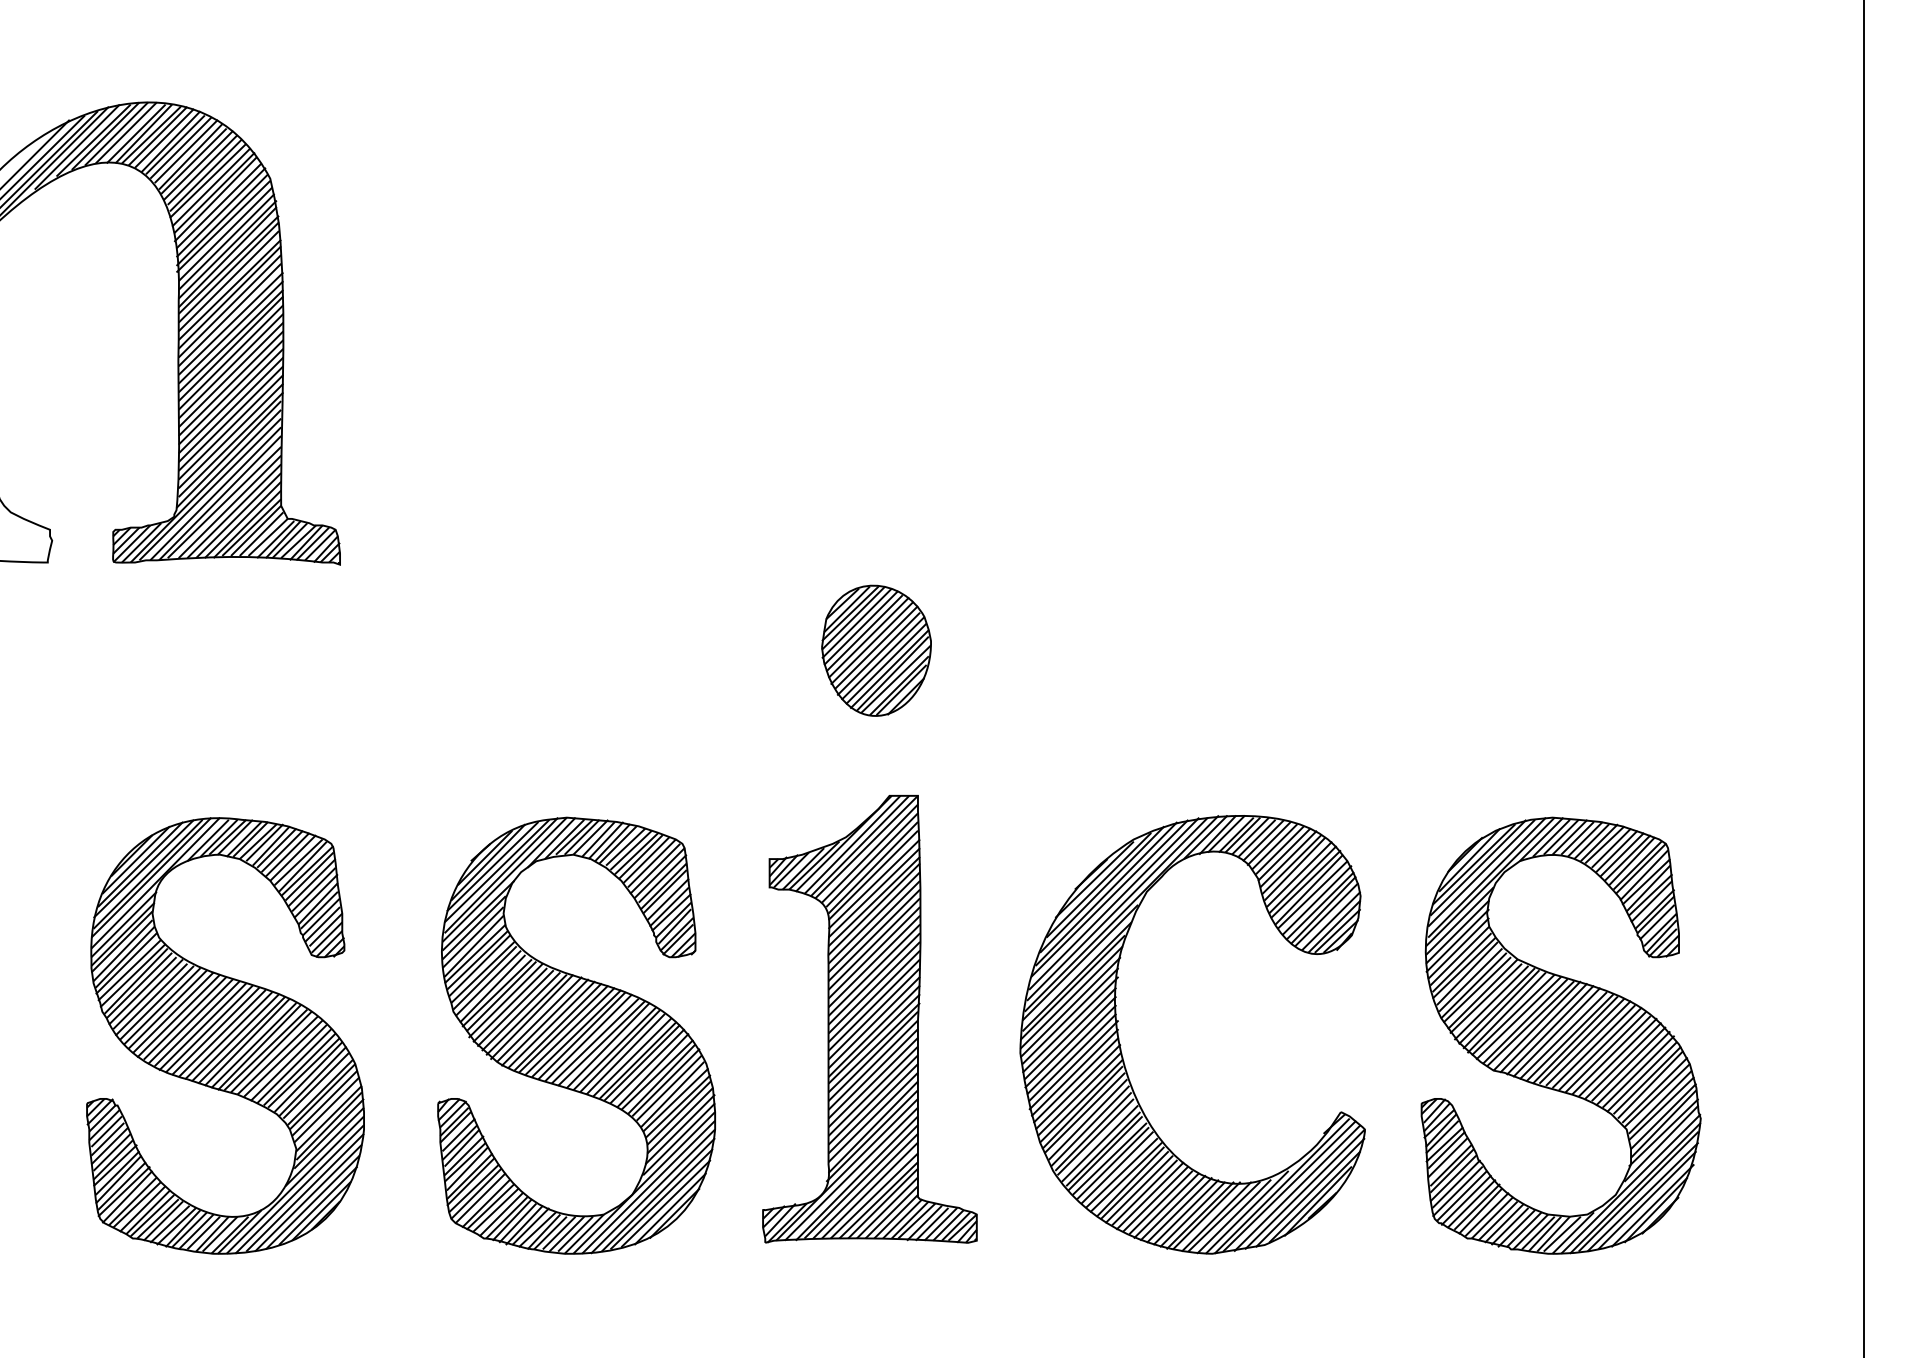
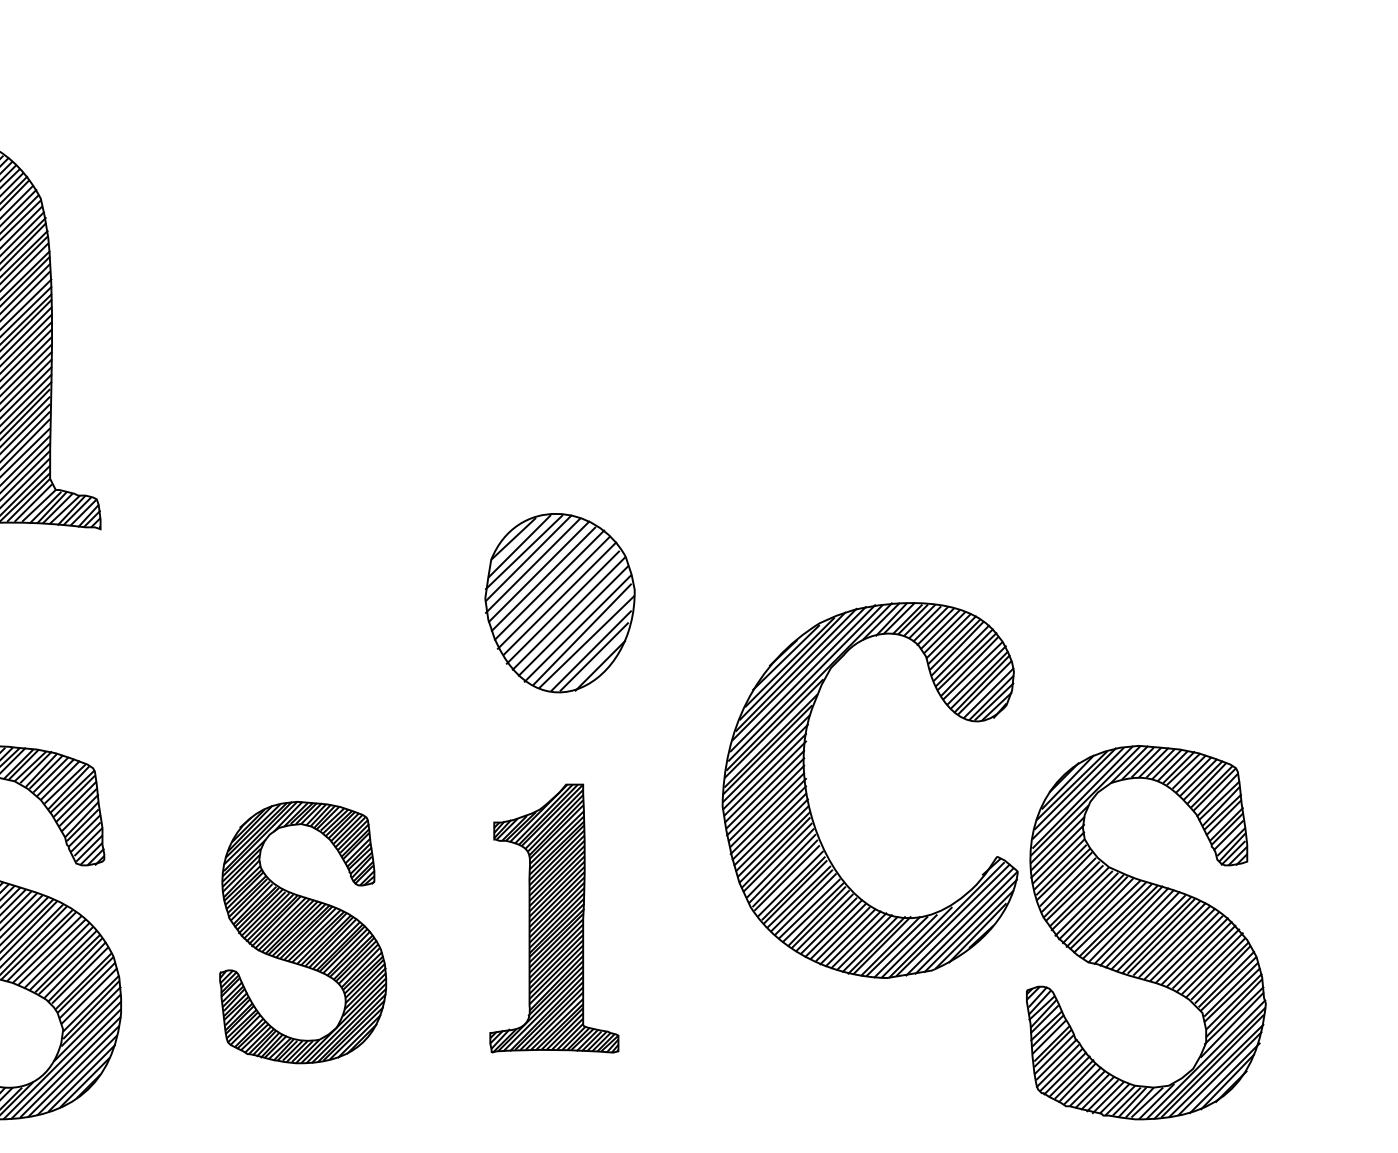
part: (876, 650) -> (559, 602), size x1.6
part: (869, 1019) -> (553, 918), size x0.7
part: (576, 1035) -> (303, 932), size x0.7
part: (1121, 1045) -> (809, 799), moved

